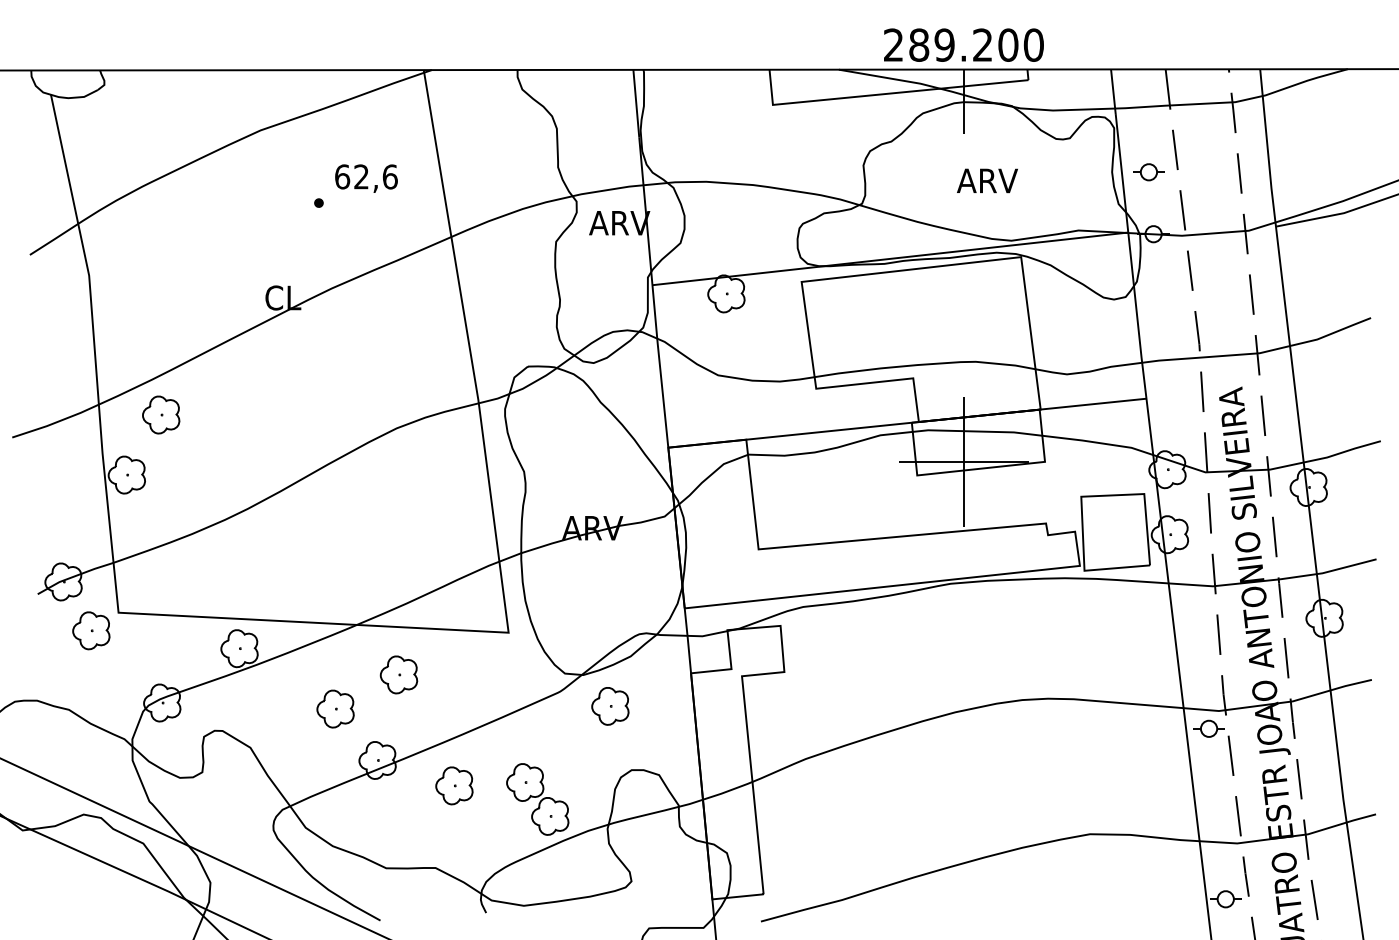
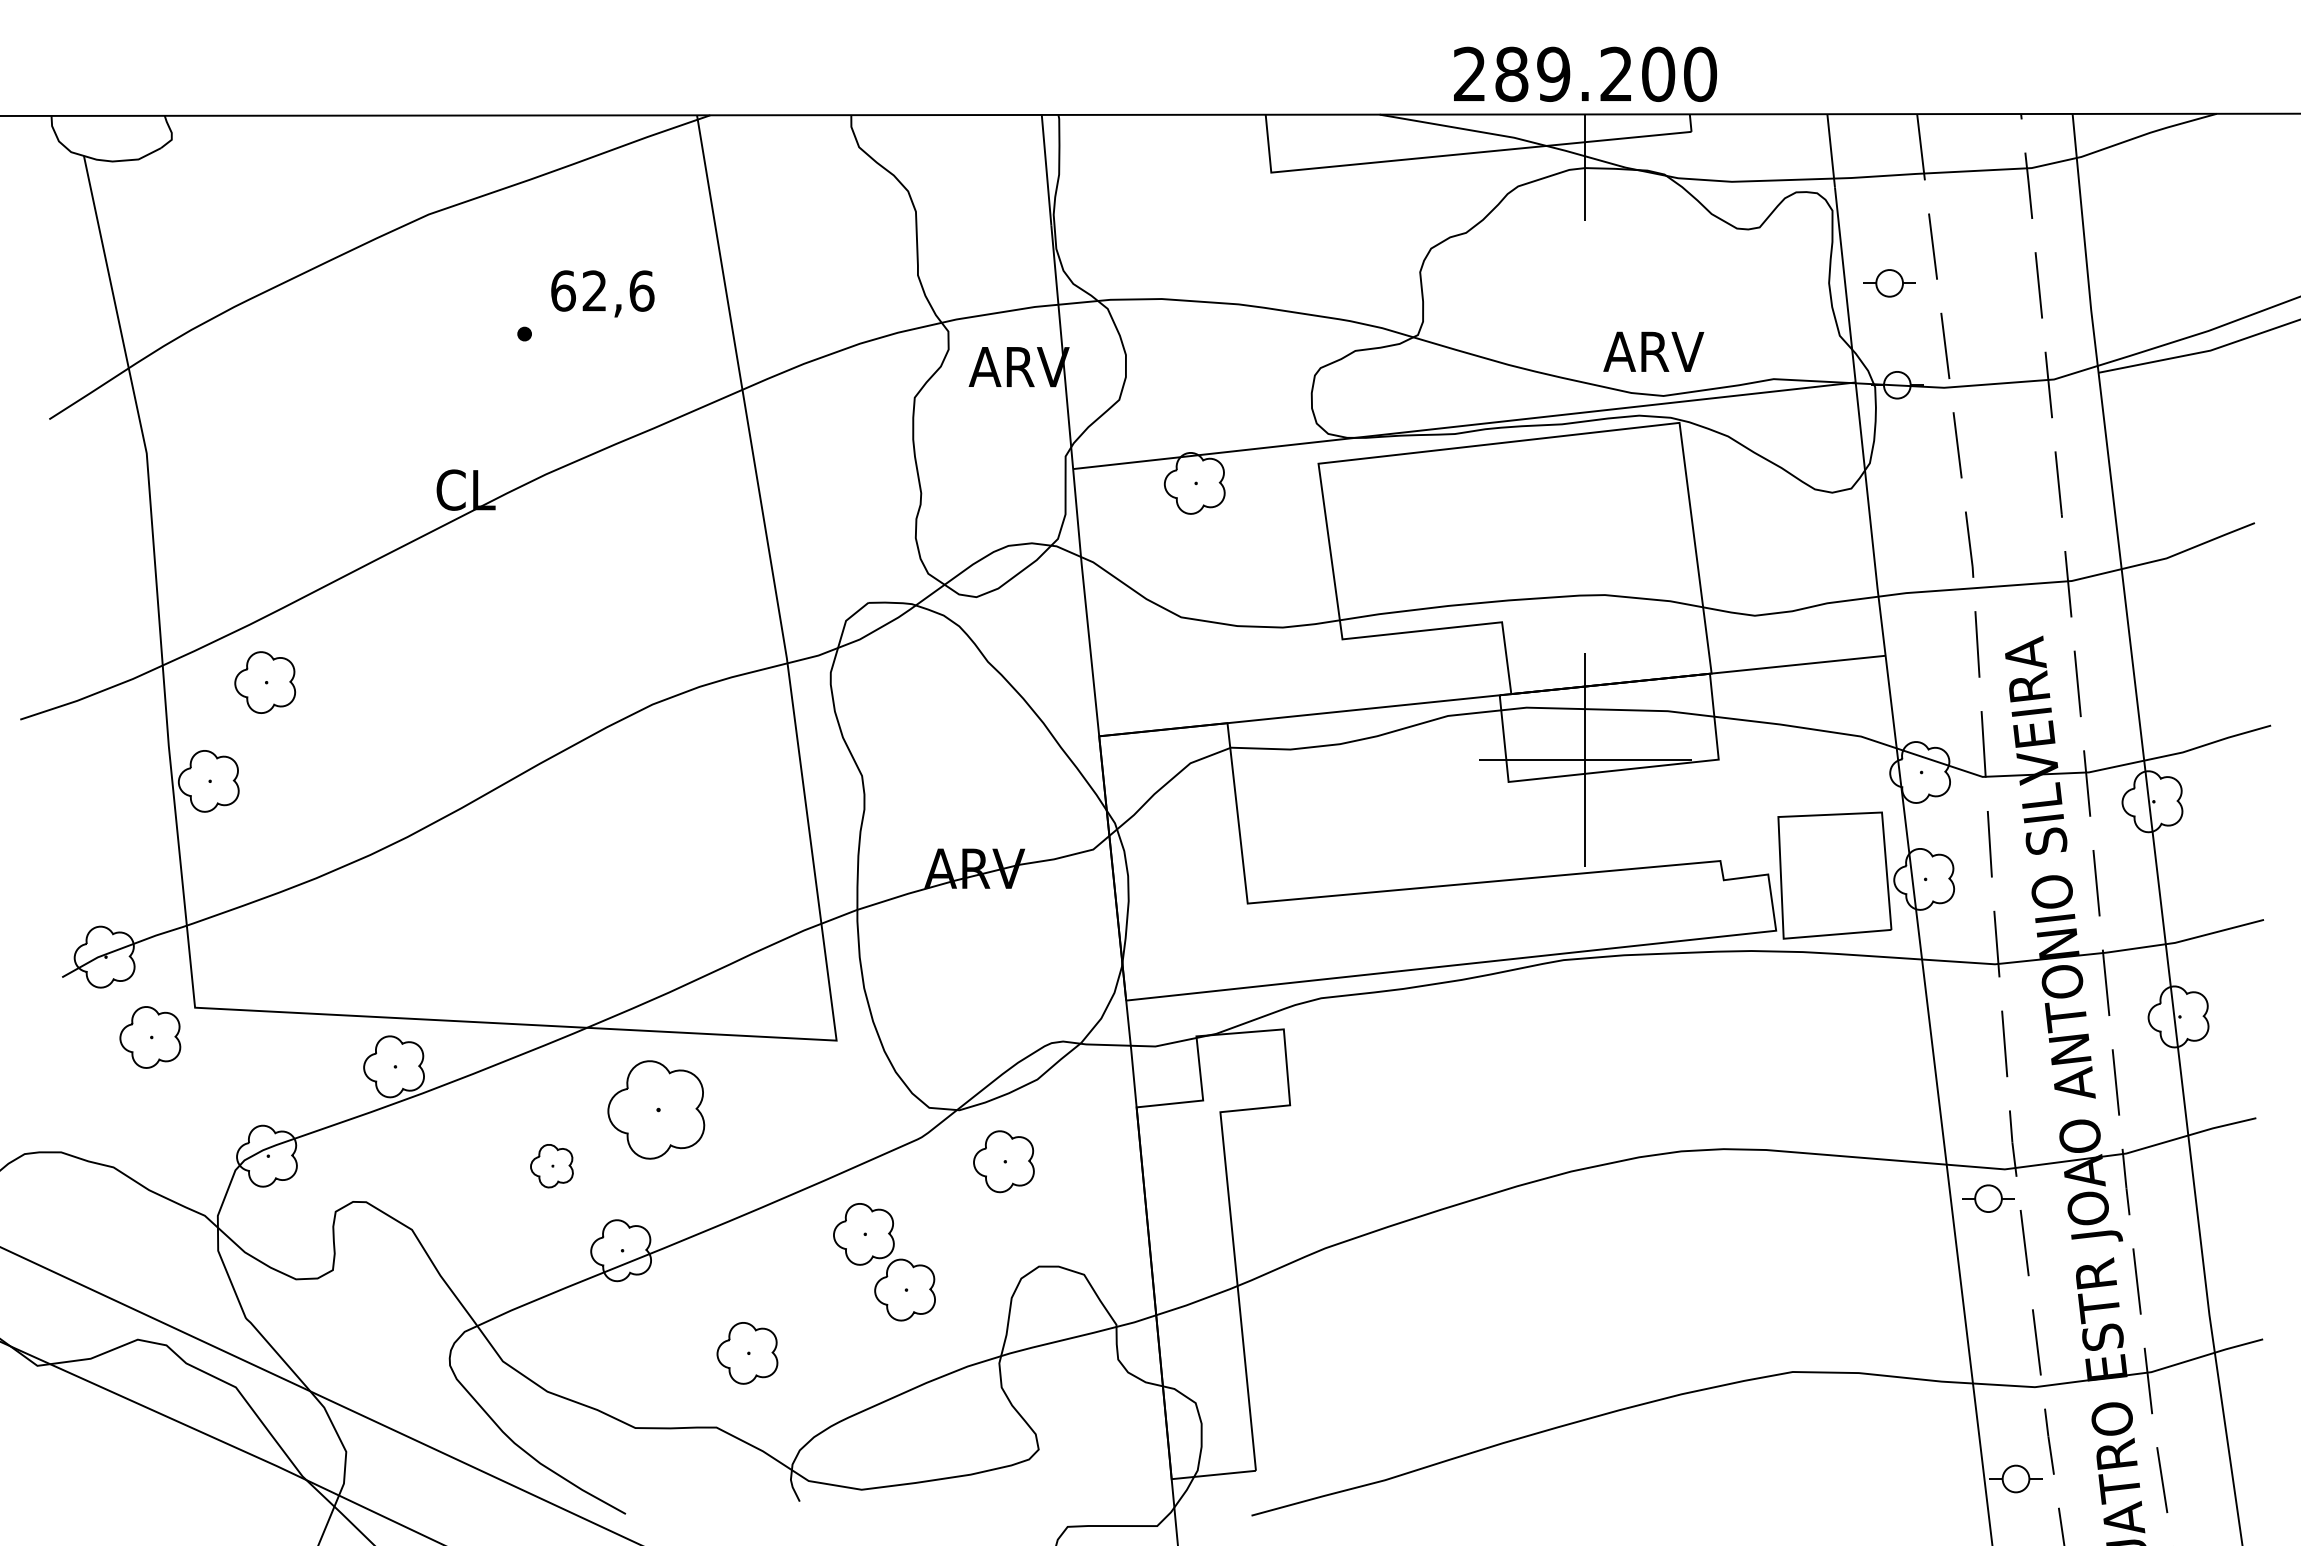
text: (987, 180) -> (1653, 351), moved
part: (398, 674) -> (655, 1109), size x1.6
part: (335, 708) -> (551, 1165), size x0.7
part: (454, 785) -> (747, 1352), moved
part: (537, 799) -> (884, 1262), moved

